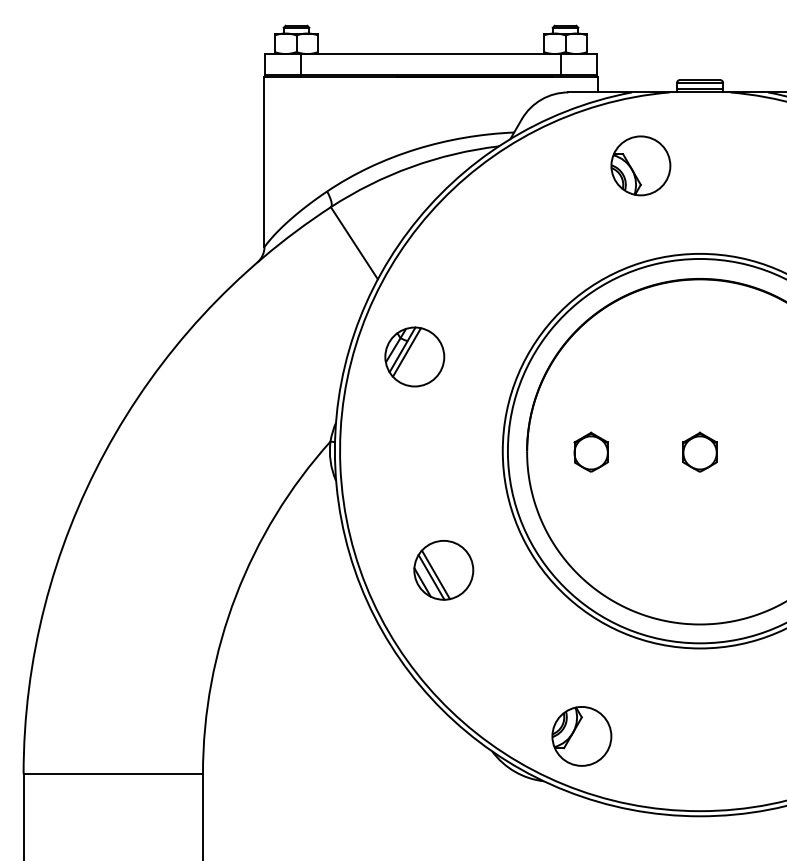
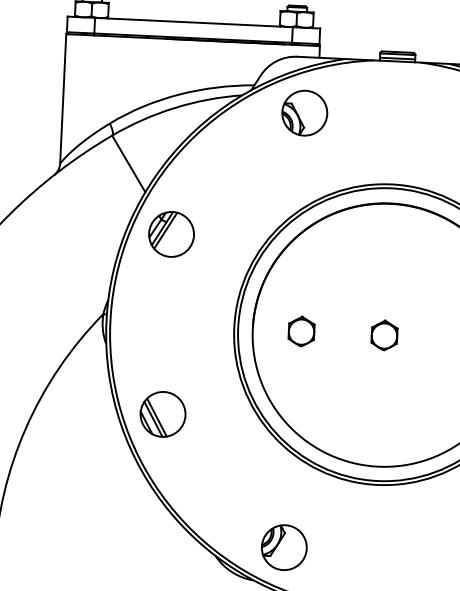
part: (640, 165) -> (304, 112), moved
part: (414, 356) -> (171, 234), moved
part: (443, 570) -> (162, 414), moved

